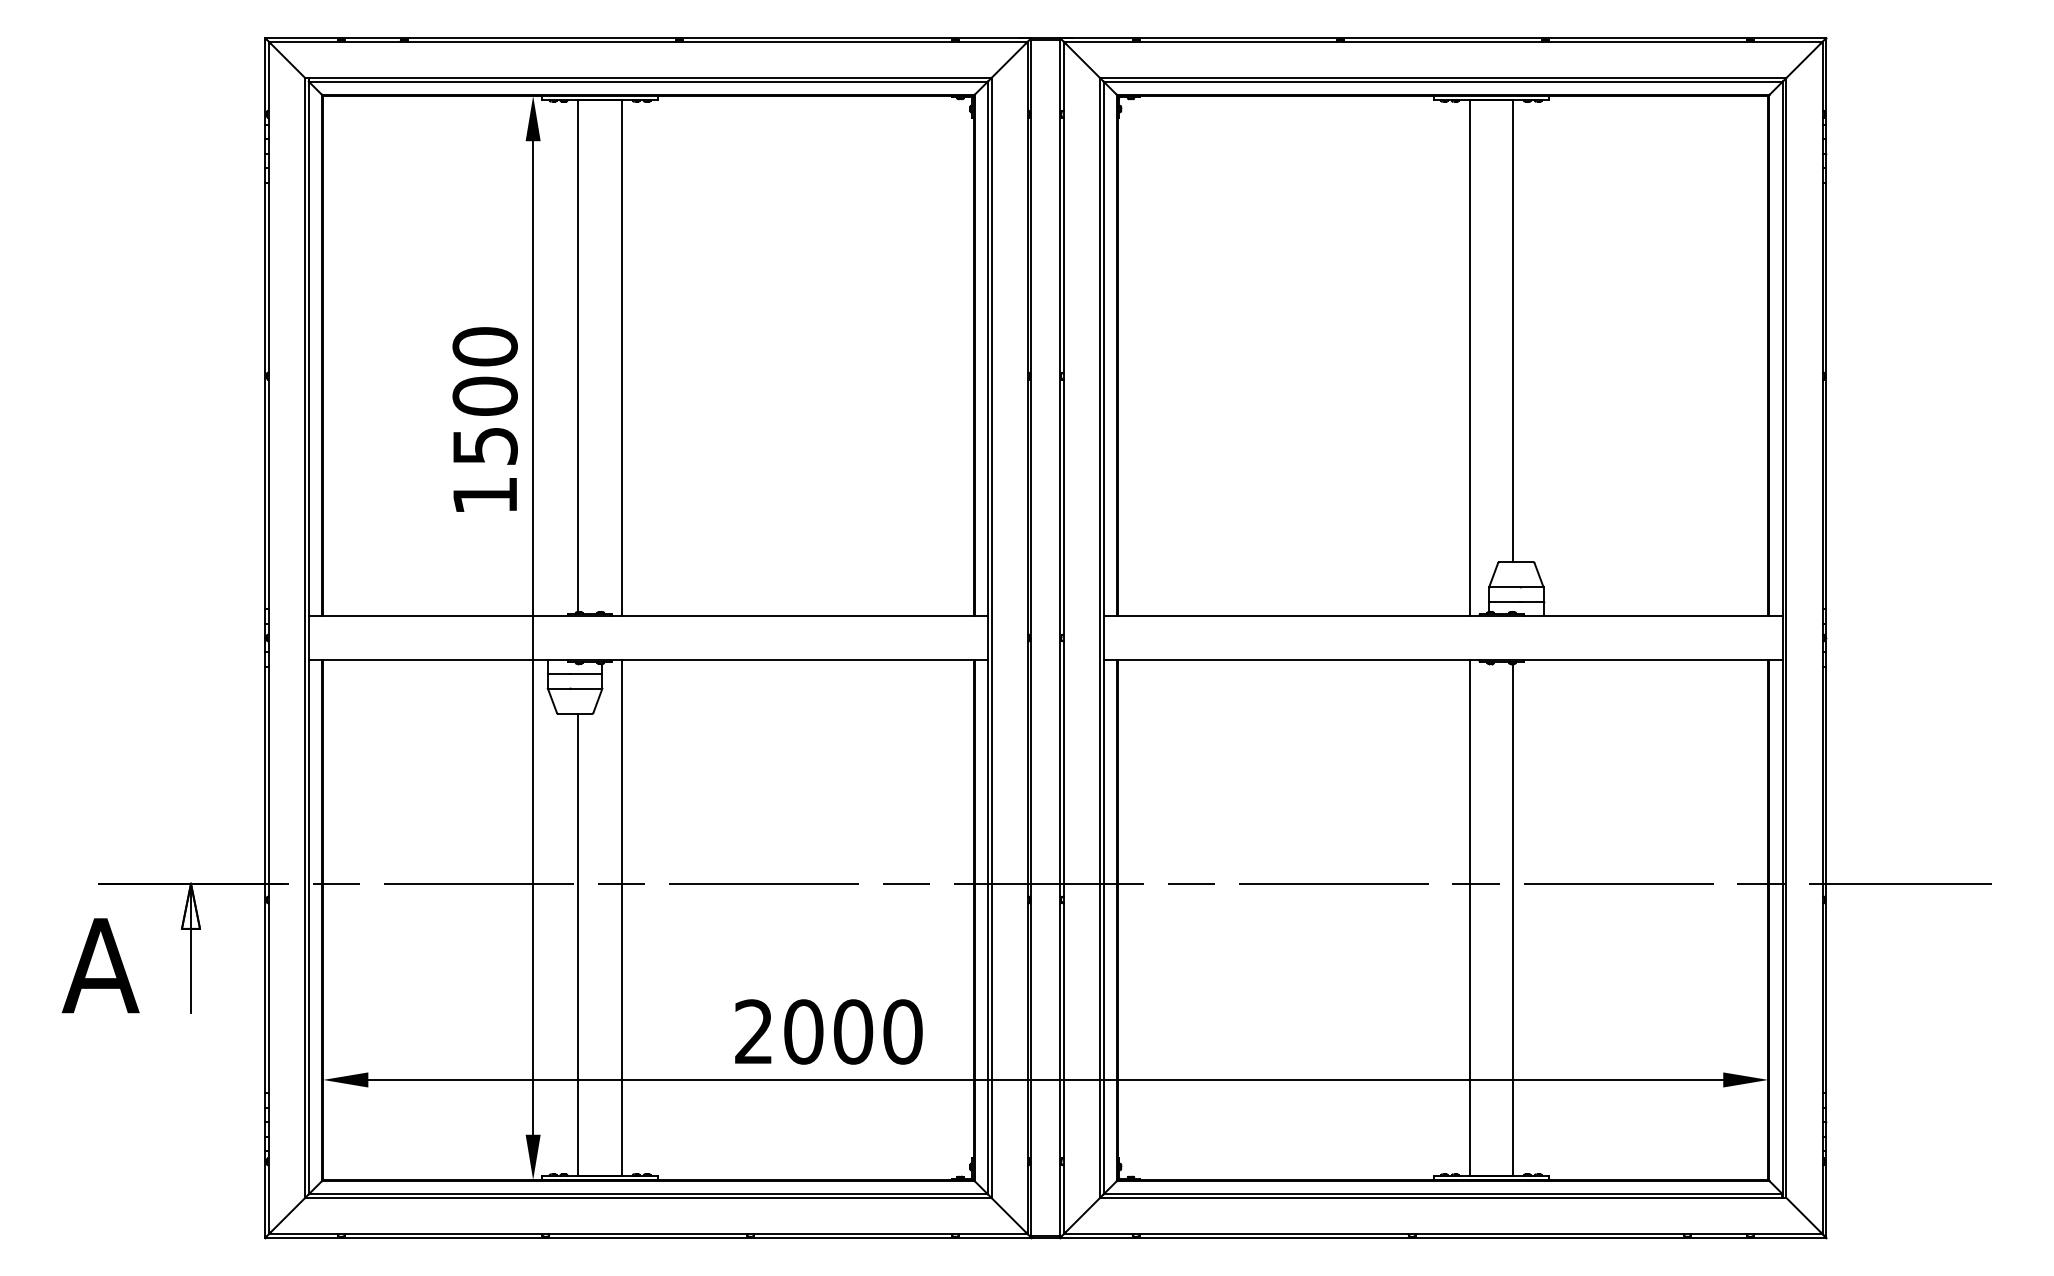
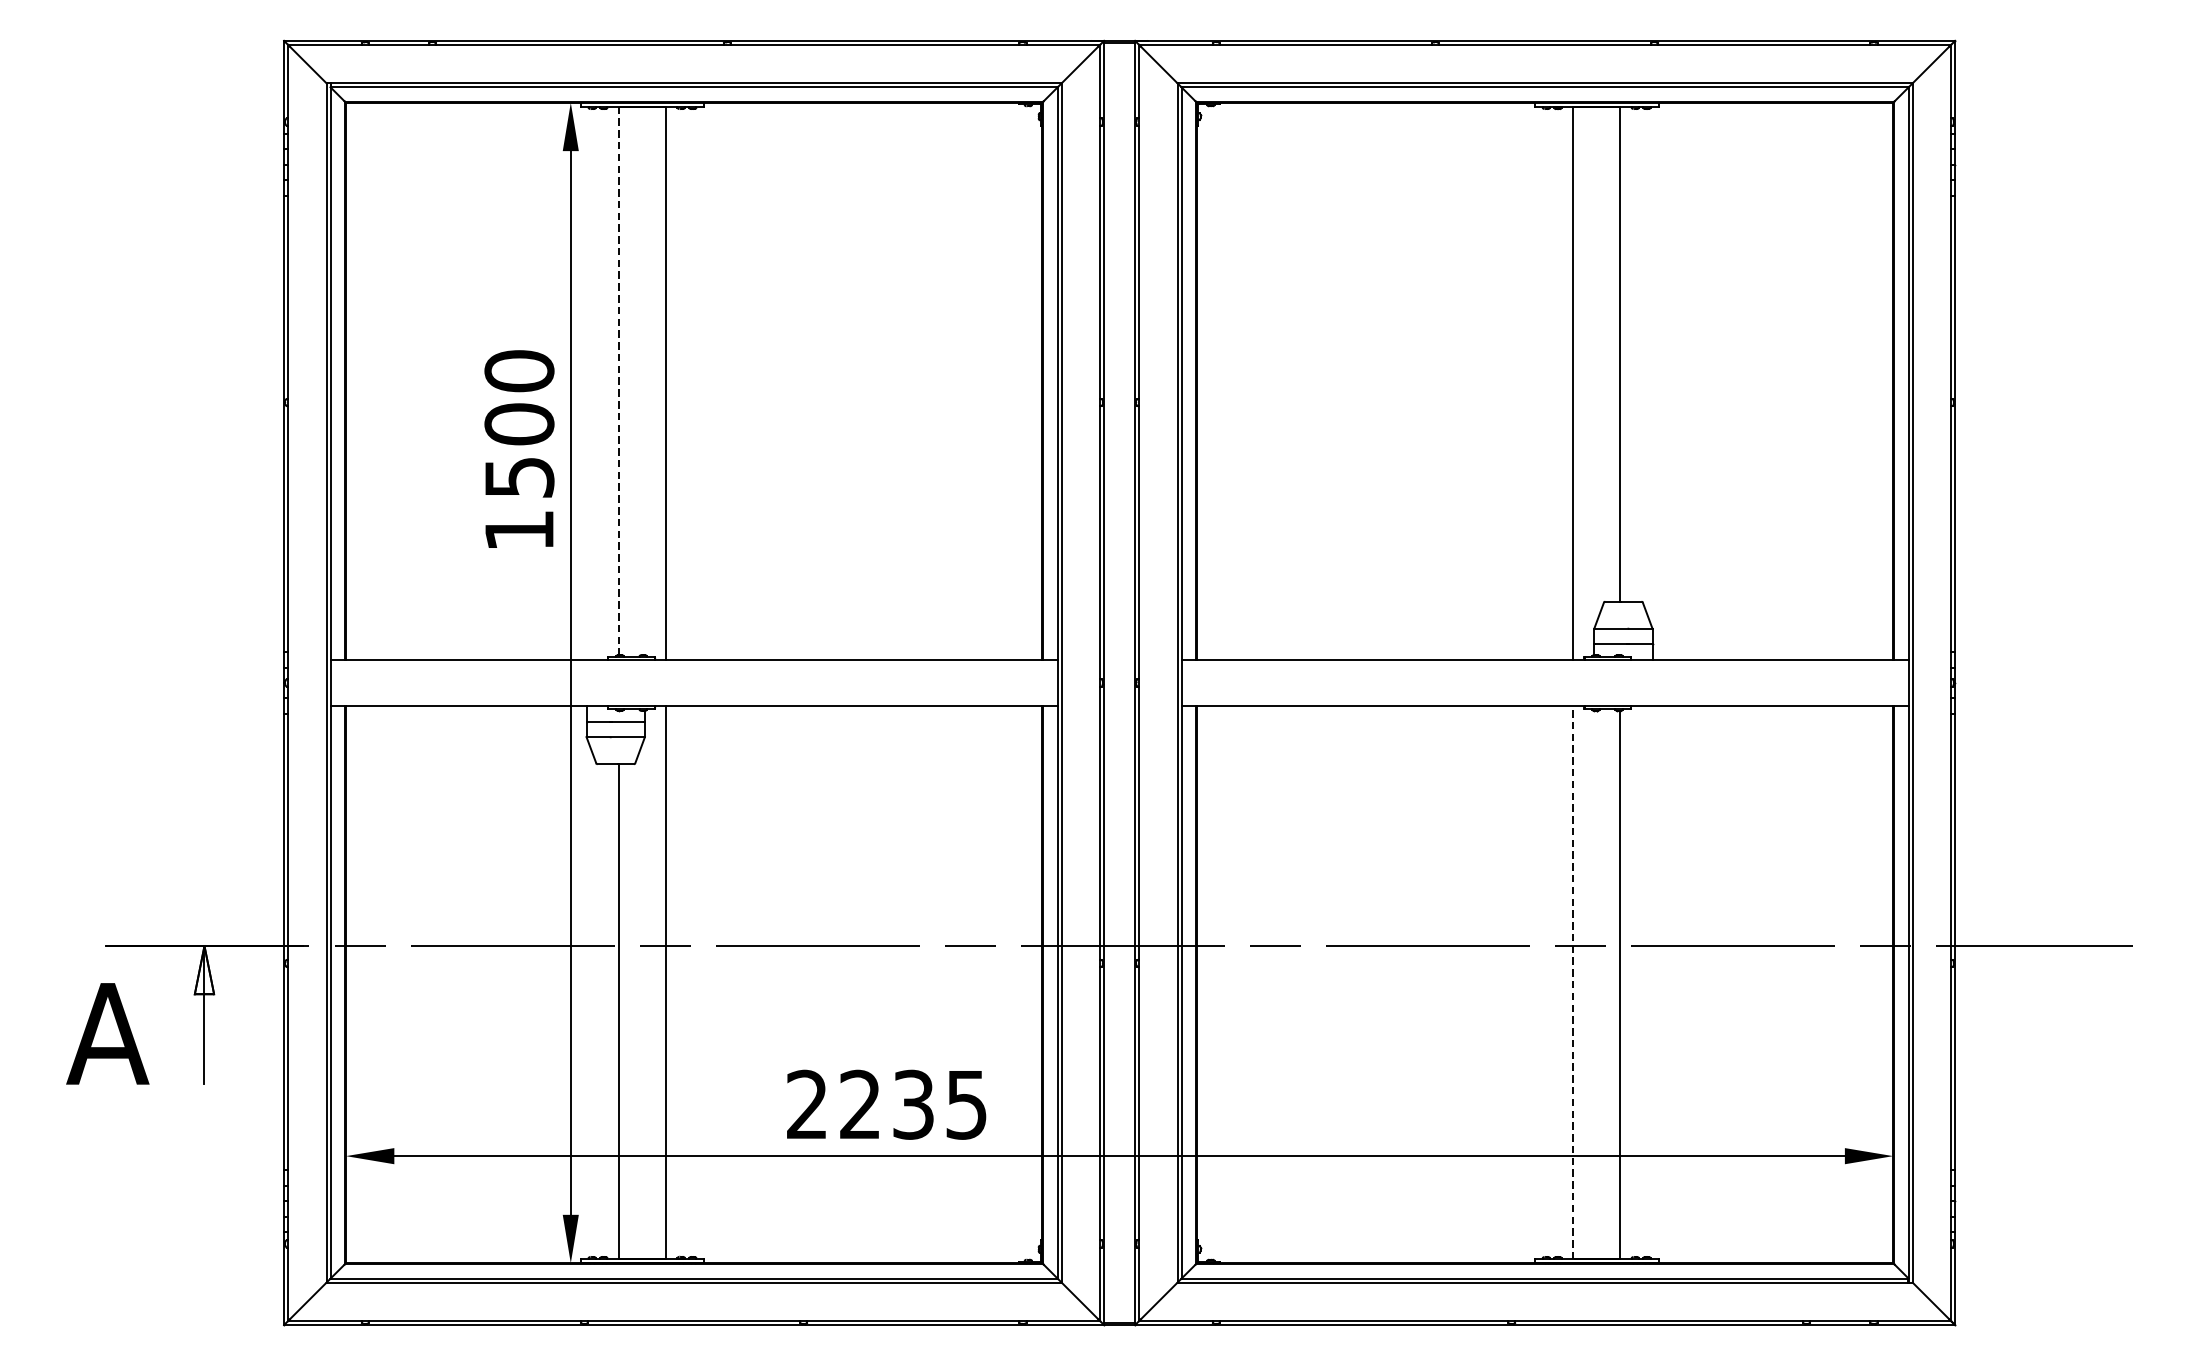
line: (578, 356) -> (619, 381), solid -> dashed
line: (1469, 917) -> (1573, 982), solid -> dashed
text: (853, 1031) -> (913, 1104), 2000 -> 2235

